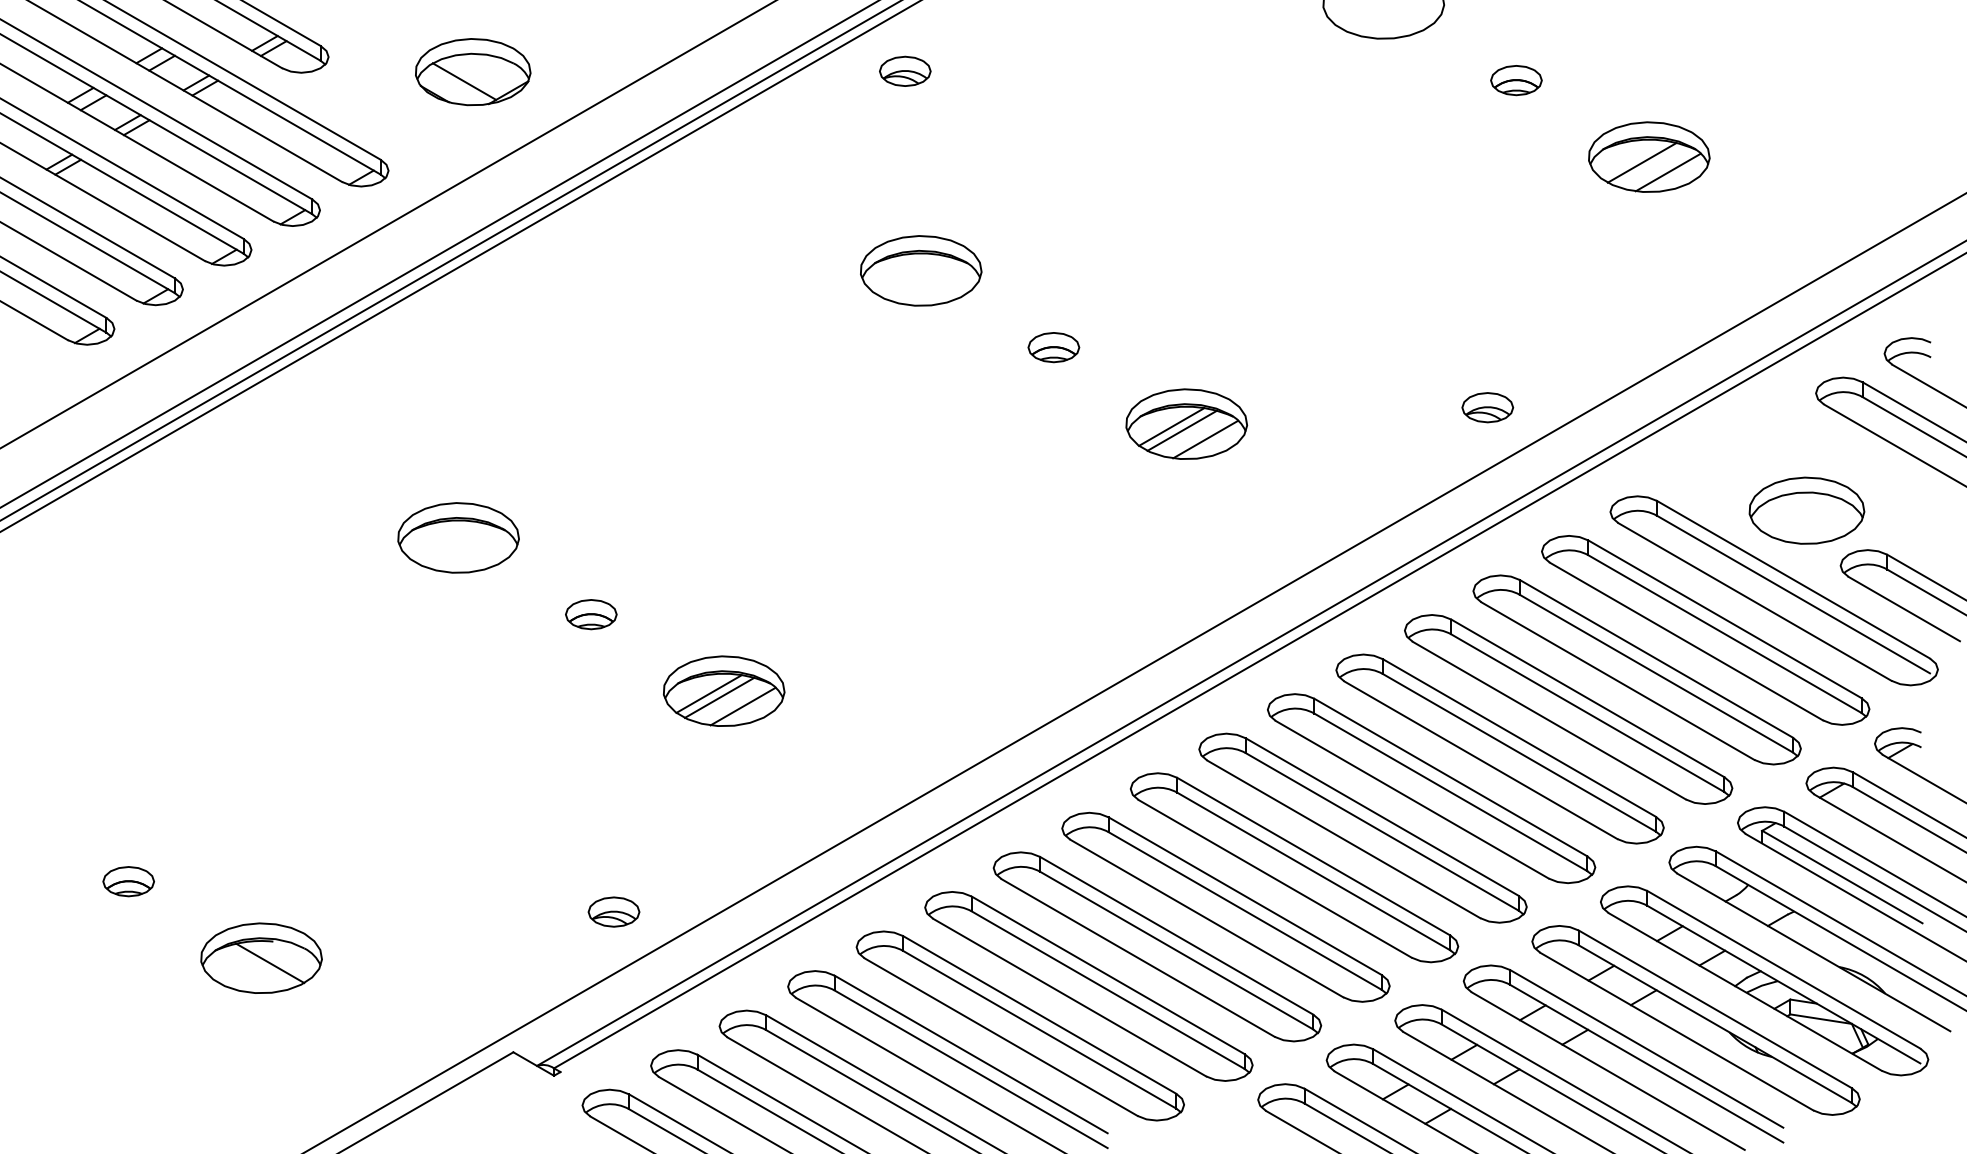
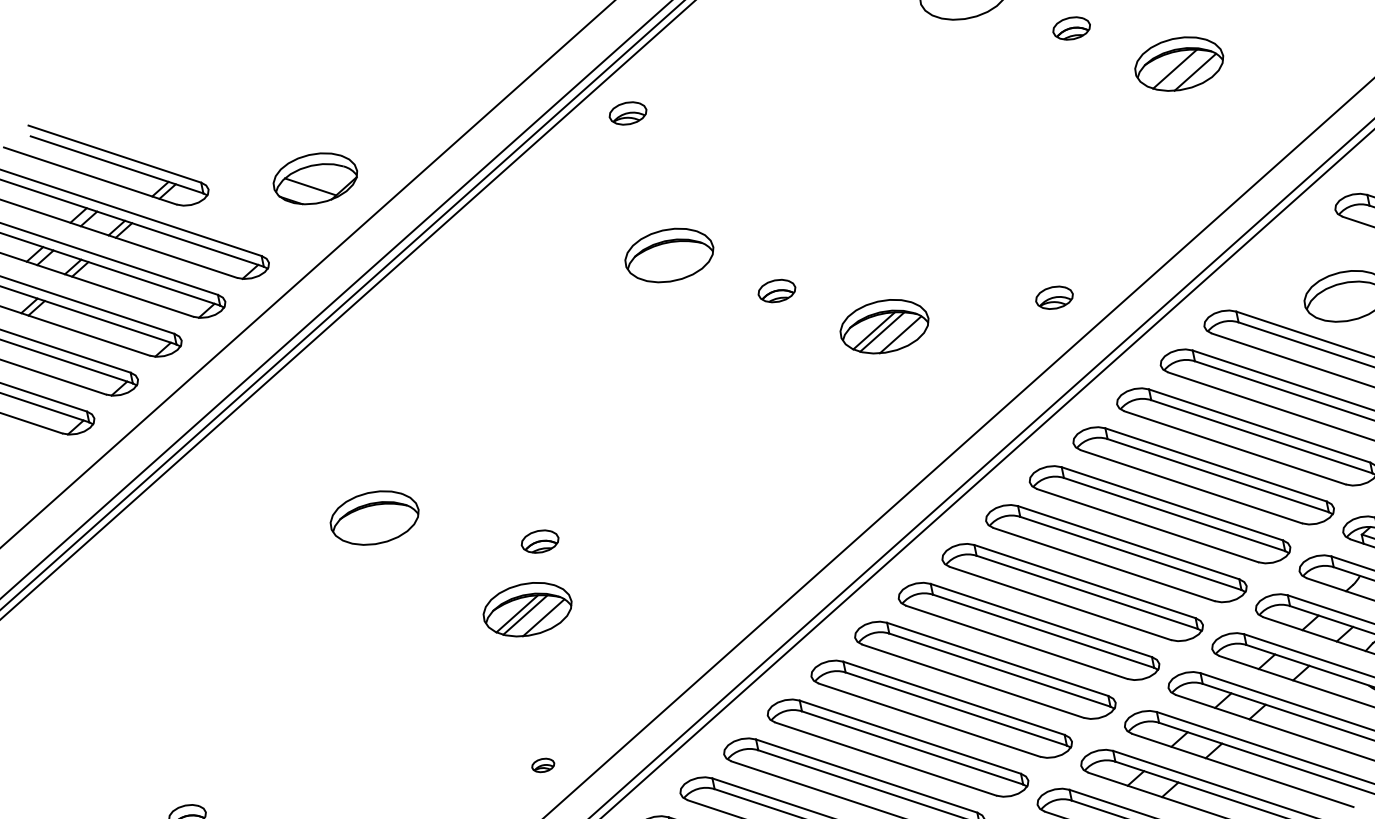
part: (1487, 407) -> (1054, 297), moved
part: (591, 614) -> (540, 541), moved
part: (724, 690) -> (527, 609), moved
part: (613, 911) -> (542, 765), size x0.6

